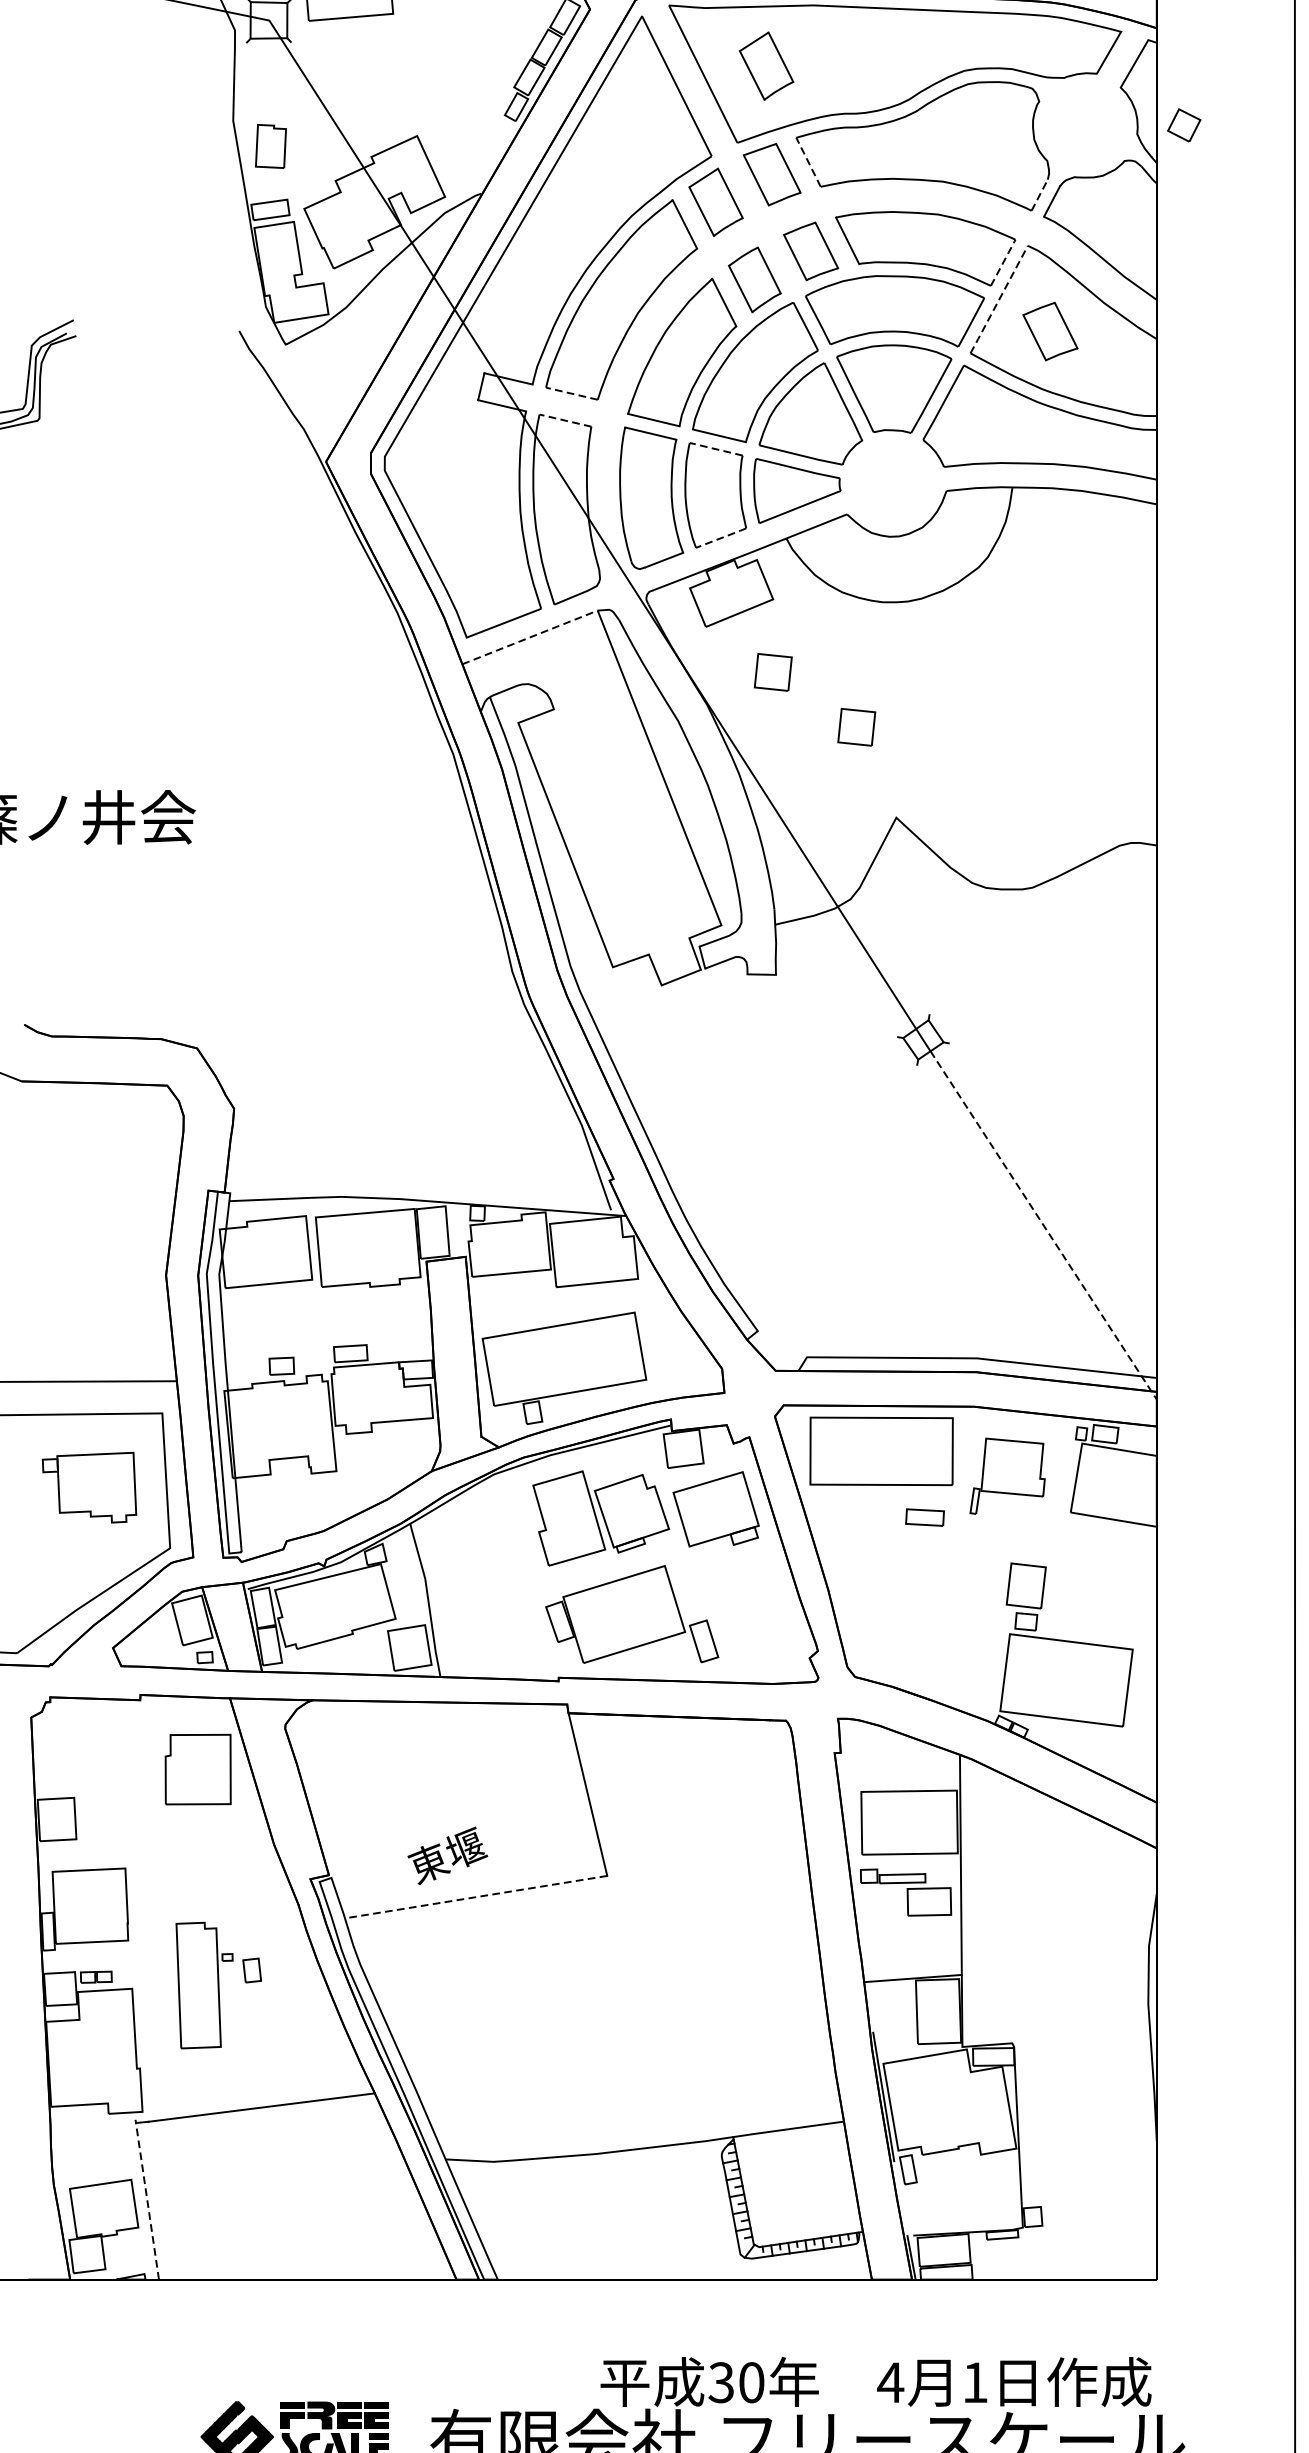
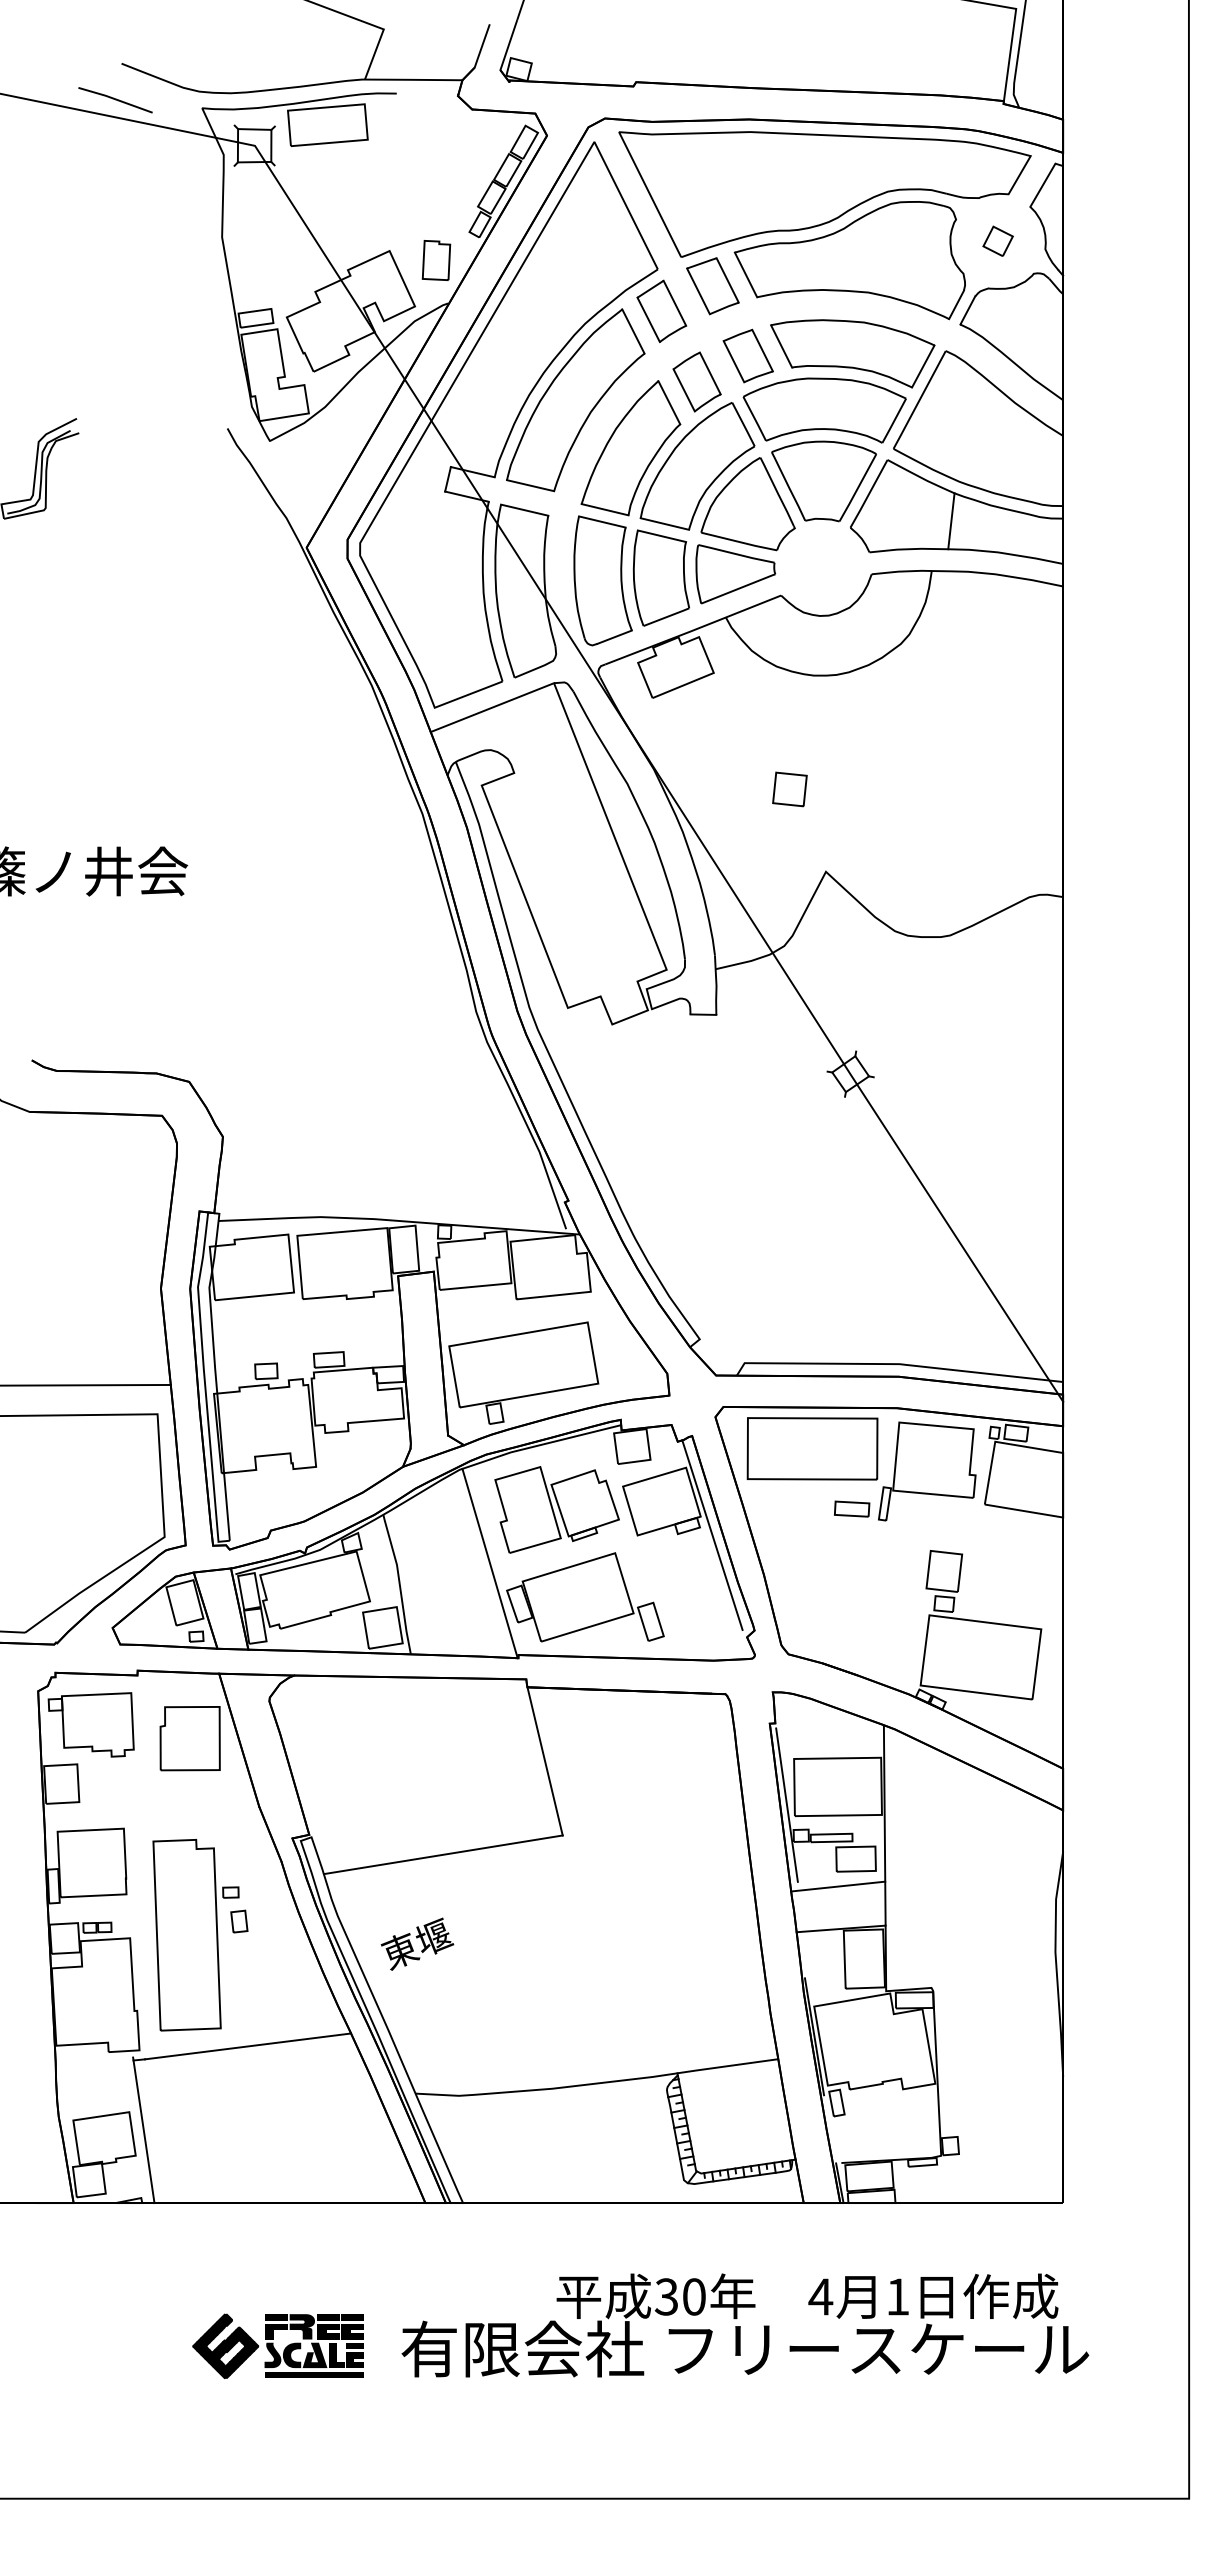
part: (766, 65) -> (707, 186), removed
part: (1183, 124) -> (997, 240), moved
part: (270, 146) -> (436, 260), moved
line: (809, 161) -> (746, 274), dashed -> solid
line: (1039, 194) -> (956, 304), dashed -> solid
line: (1003, 262) -> (923, 366), dashed -> solid
line: (999, 300) -> (919, 400), dashed -> solid
part: (1049, 330) -> (965, 428), removed
line: (571, 393) -> (530, 485), dashed -> solid
line: (565, 420) -> (524, 510), dashed -> solid
line: (1034, 433) -> (951, 521), added
line: (715, 449) -> (661, 536), dashed -> solid
line: (721, 538) -> (666, 617), dashed -> solid
line: (530, 637) -> (492, 707), dashed -> solid
part: (772, 672) -> (713, 739), removed
line: (1044, 1225) -> (960, 1243), dashed -> solid
part: (1007, 1476) -> (927, 1471), size x1.43
part: (88, 1487) -> (90, 1724), moved
line: (771, 1545) -> (712, 1534), added
line: (526, 1577) -> (489, 1563), added
line: (852, 1841) -> (786, 1804), added
text: (447, 1855) -> (417, 1943), moved
line: (476, 1896) -> (443, 1854), dashed -> solid
line: (910, 1931) -> (838, 1886), added
part: (204, 1985) -> (195, 1935), size x1.67
line: (146, 2199) -> (143, 2130), dashed -> solid

